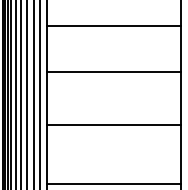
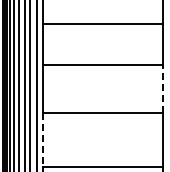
line: (180, 97) -> (163, 88), solid -> dashed
line: (47, 154) -> (42, 139), solid -> dashed

